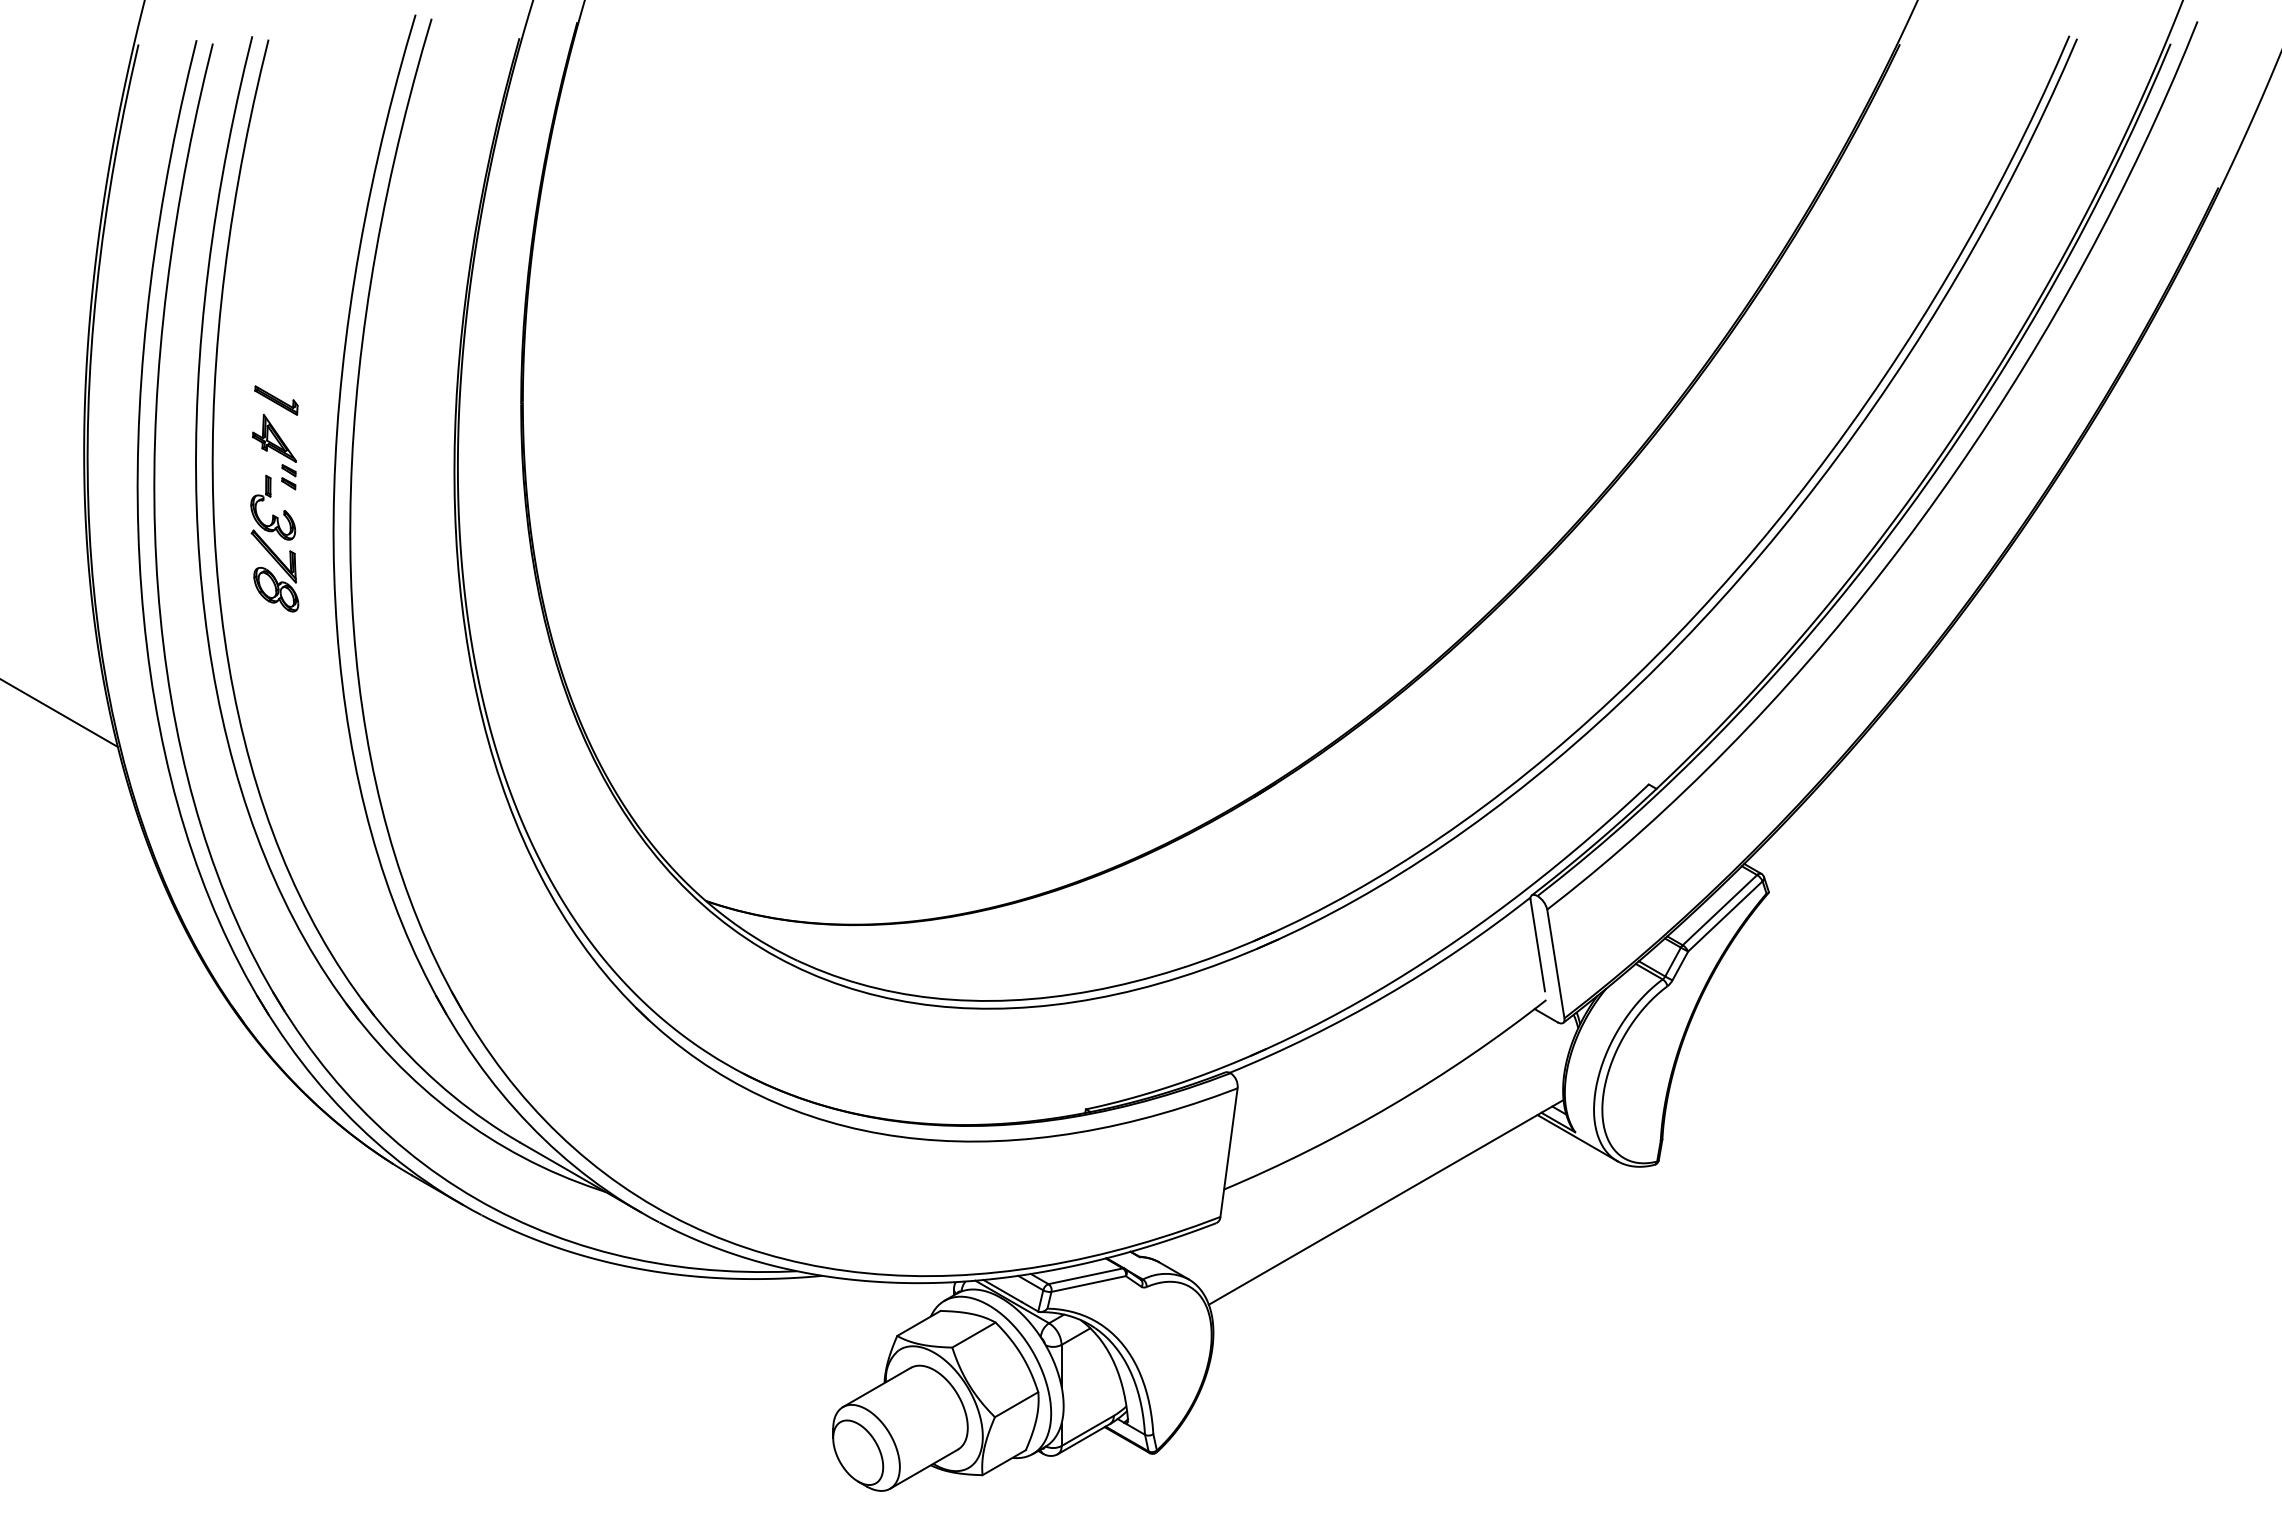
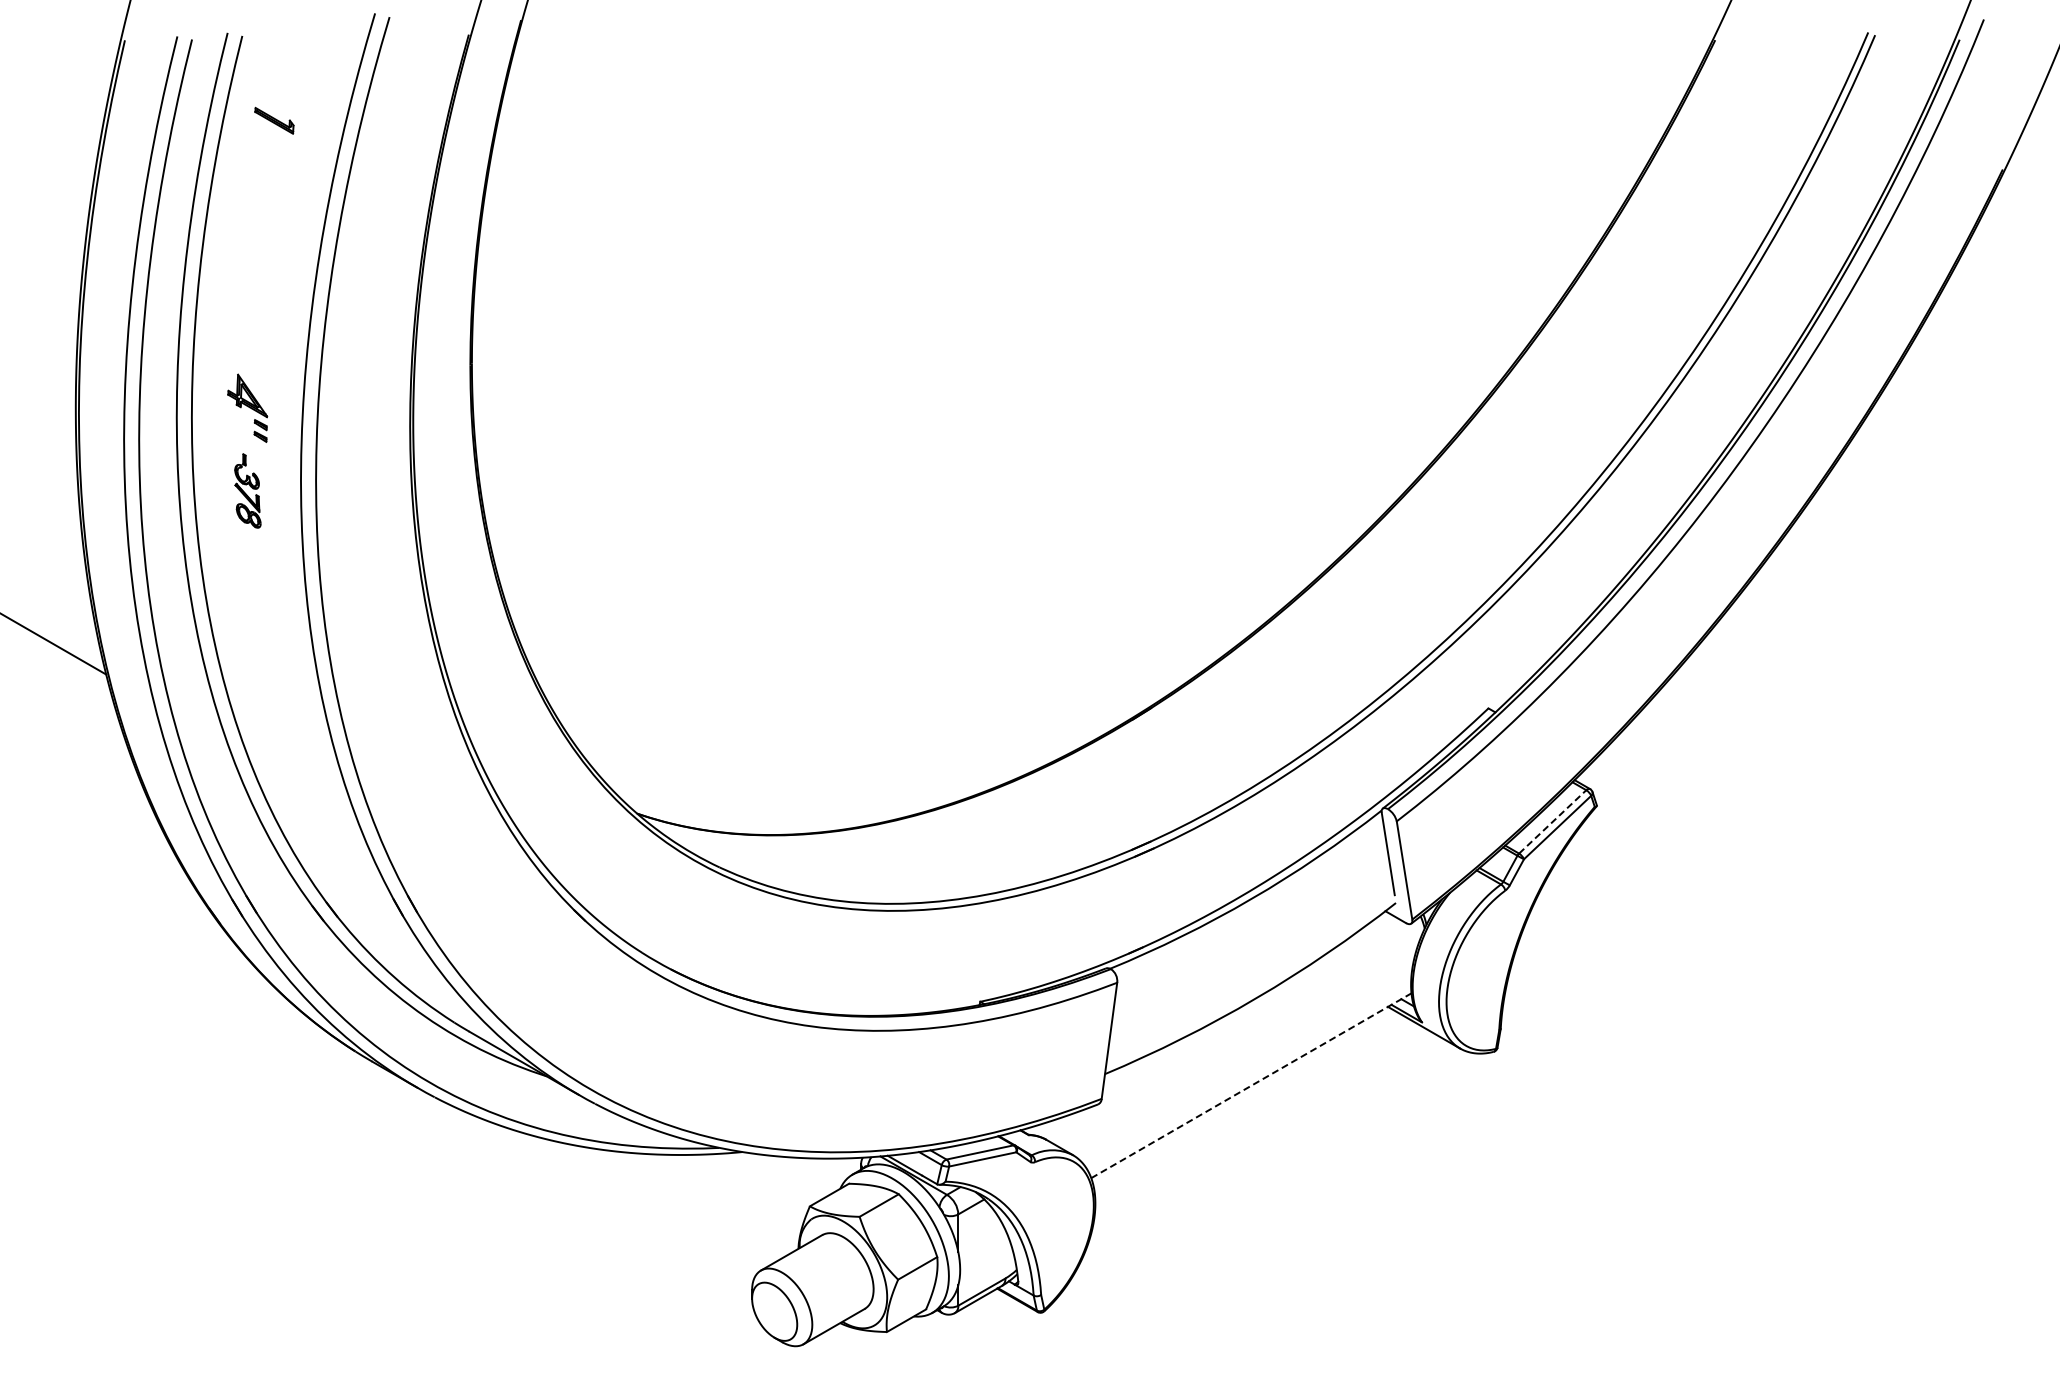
part: (276, 400) -> (274, 120), moved
part: (274, 543) -> (247, 490), size x0.6
line: (1720, 909) -> (1553, 821), solid -> dashed
line: (1386, 1202) -> (1251, 1085), solid -> dashed

